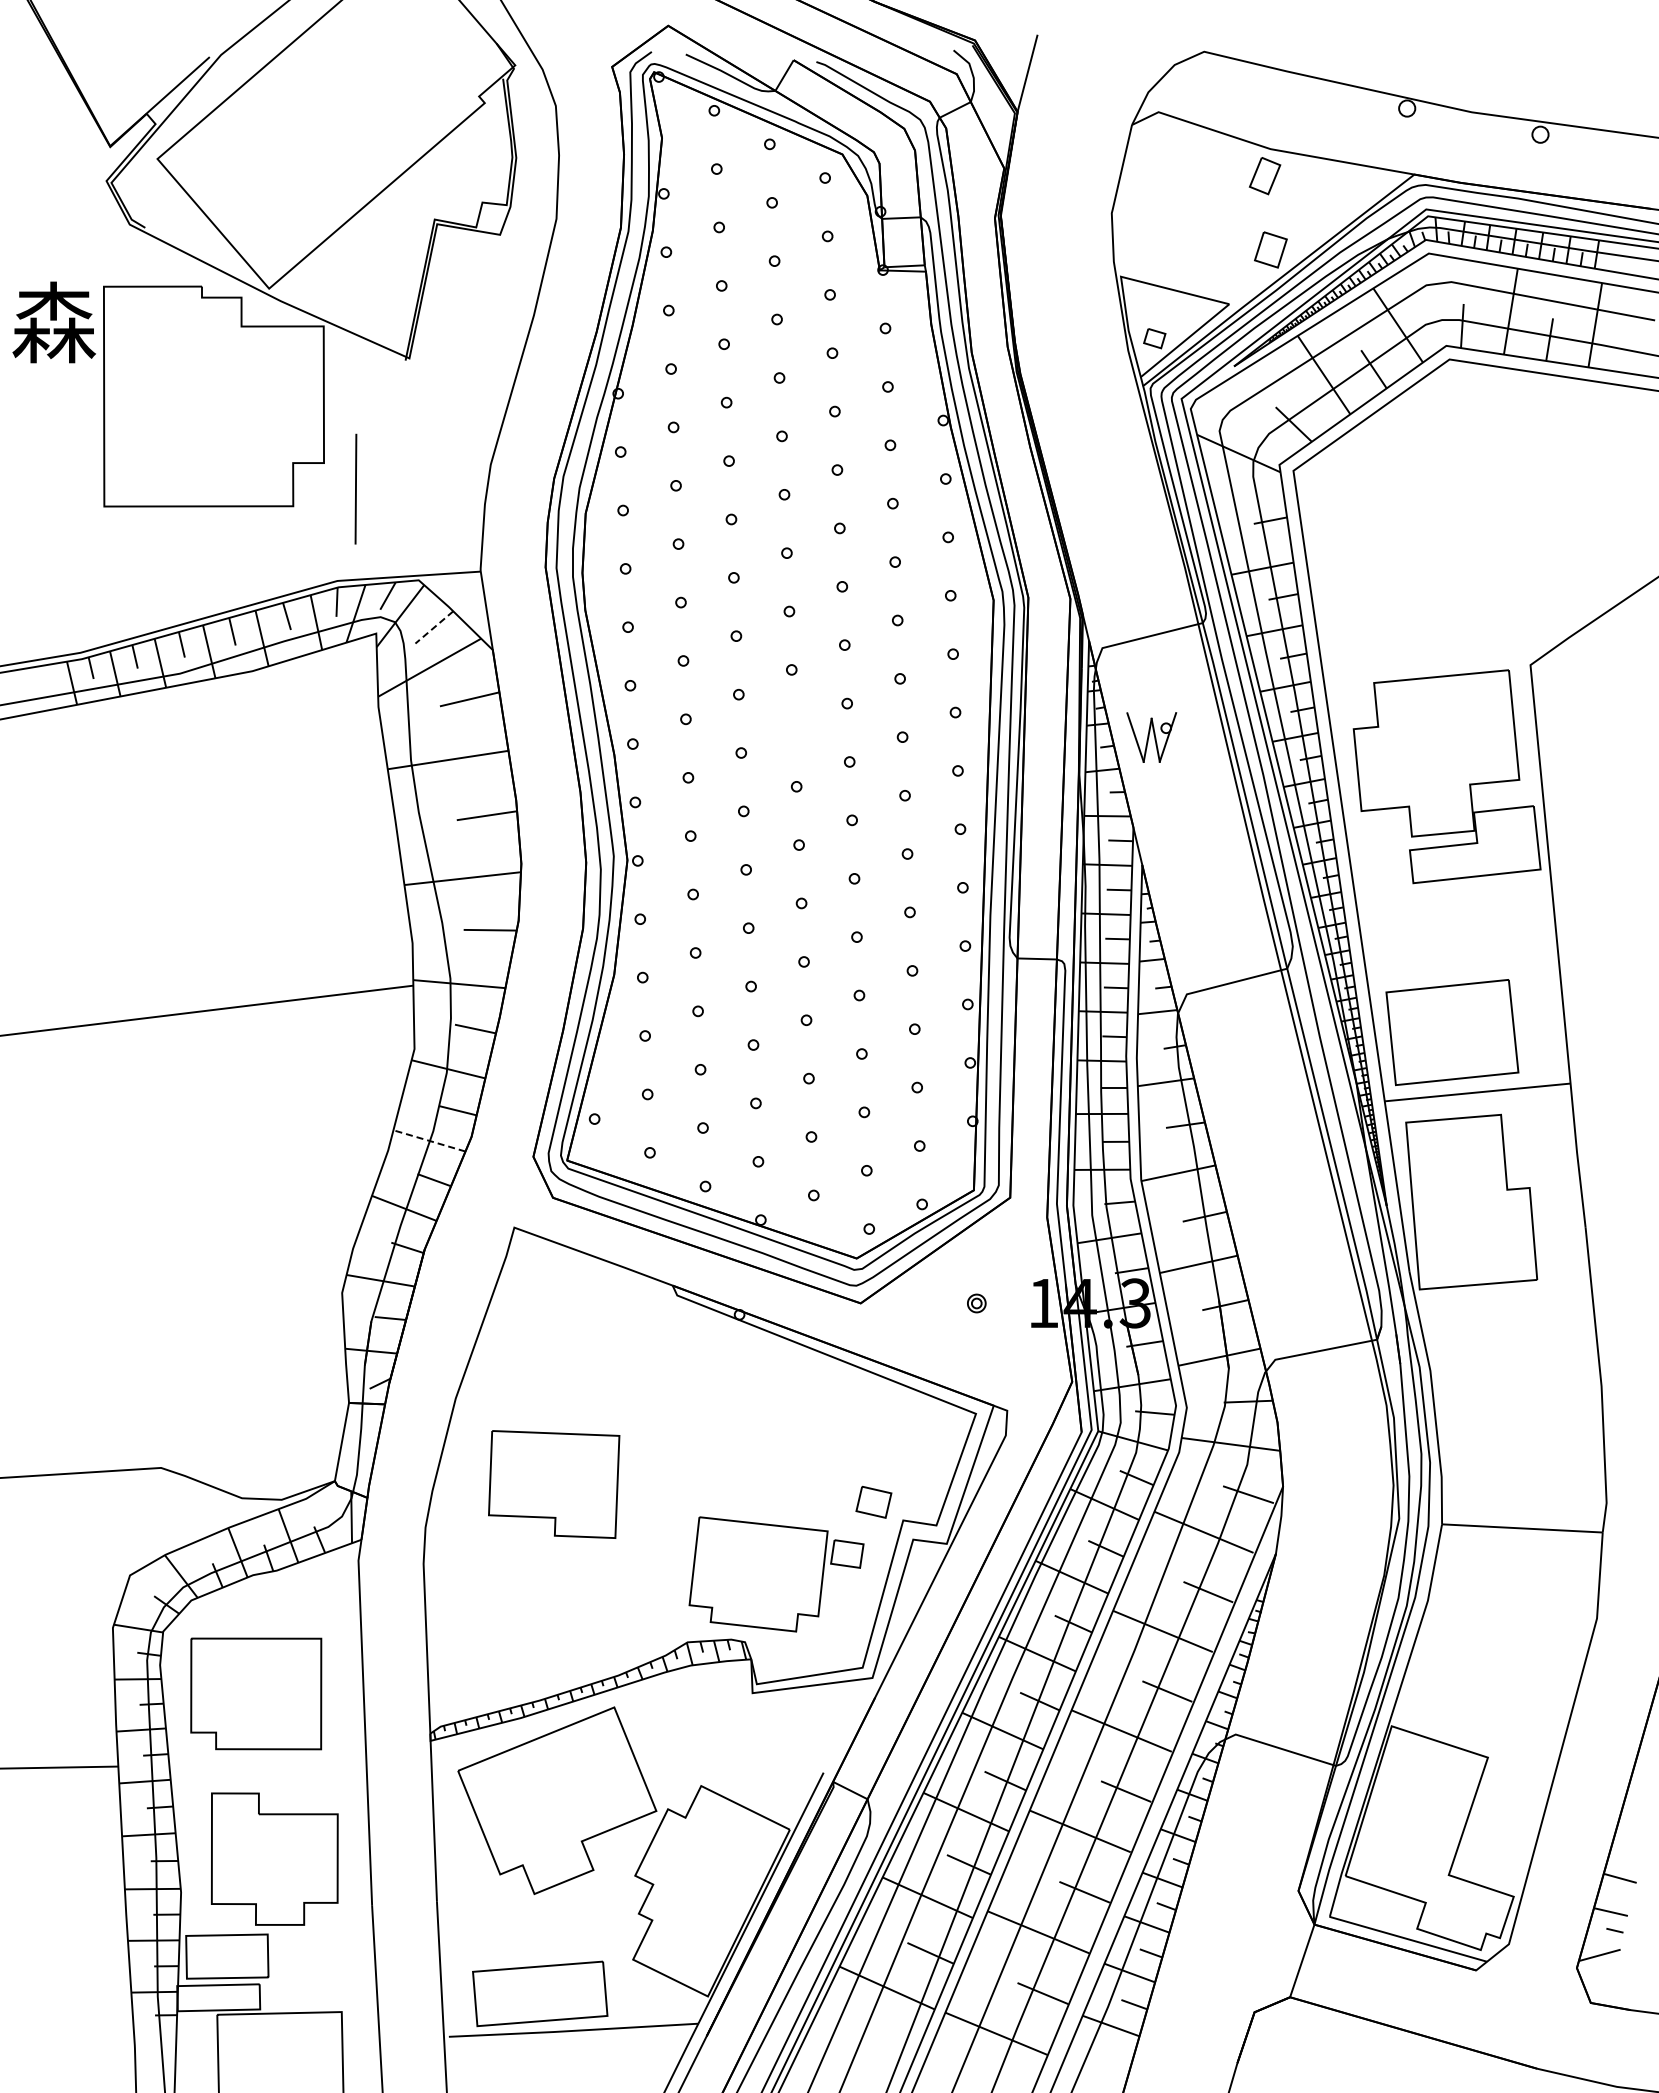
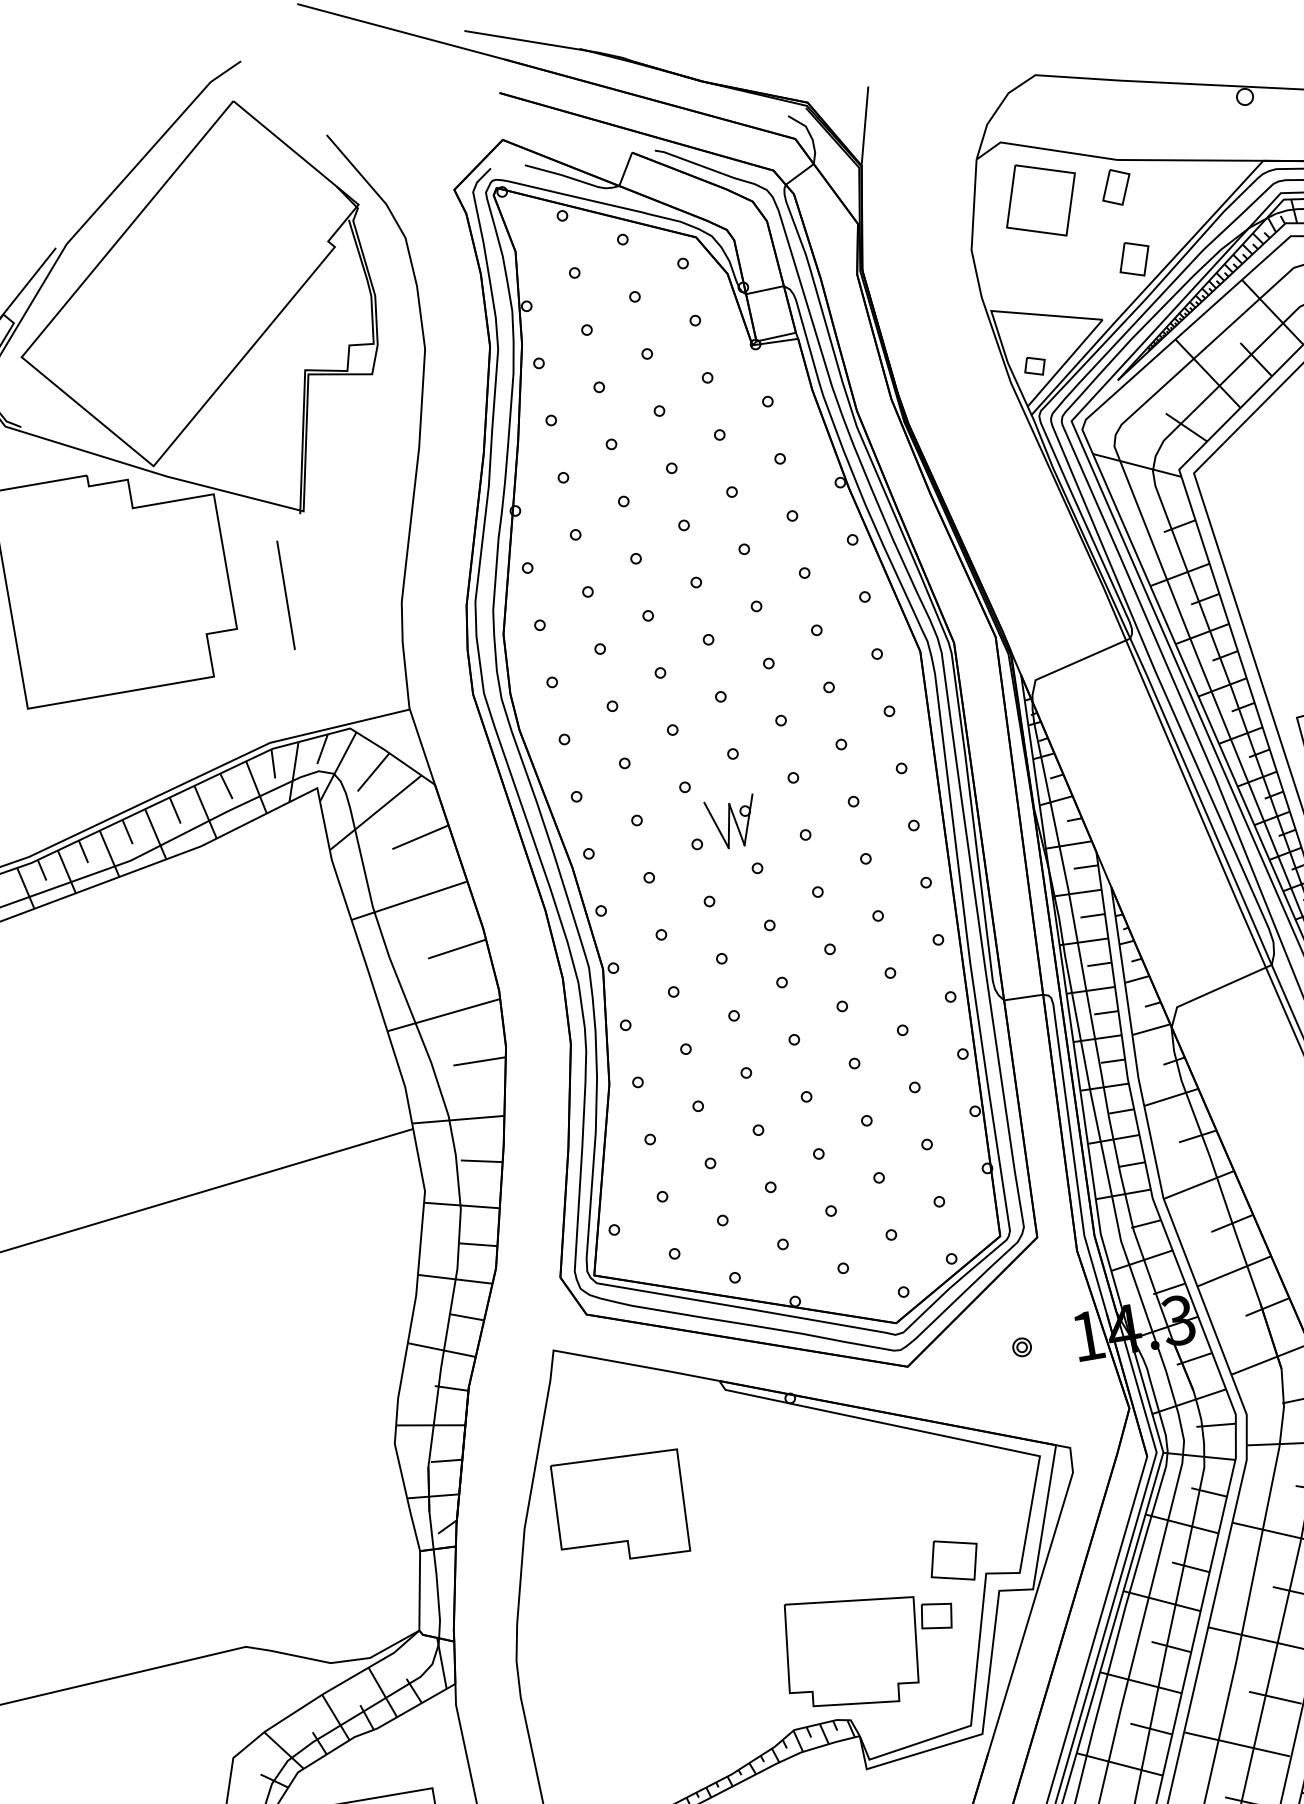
part: (1188, 176) -> (1040, 200), added
line: (355, 488) -> (285, 594), moved
line: (434, 627) -> (373, 772), dashed -> solid
part: (1151, 737) -> (732, 822), moved
line: (429, 1140) -> (455, 1278), dashed -> solid
part: (554, 1484) -> (621, 1508), moved
part: (873, 1502) -> (953, 1560), size x1.43

